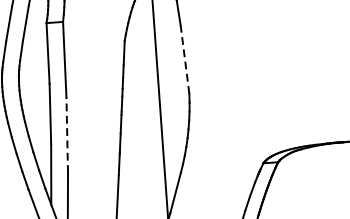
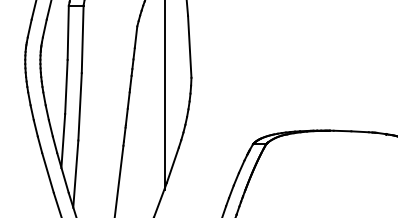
line: (184, 60) -> (189, 47), dashed -> solid
line: (67, 134) -> (80, 106), dashed -> solid

